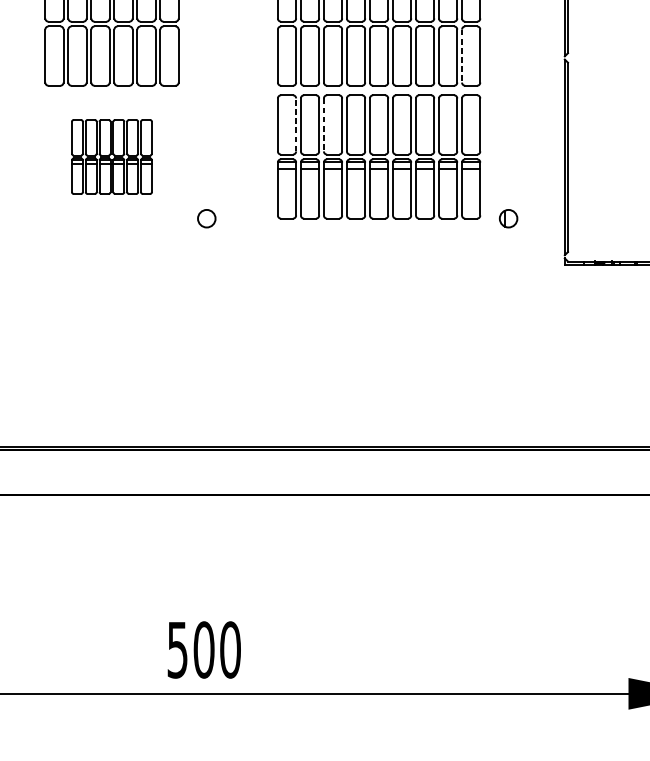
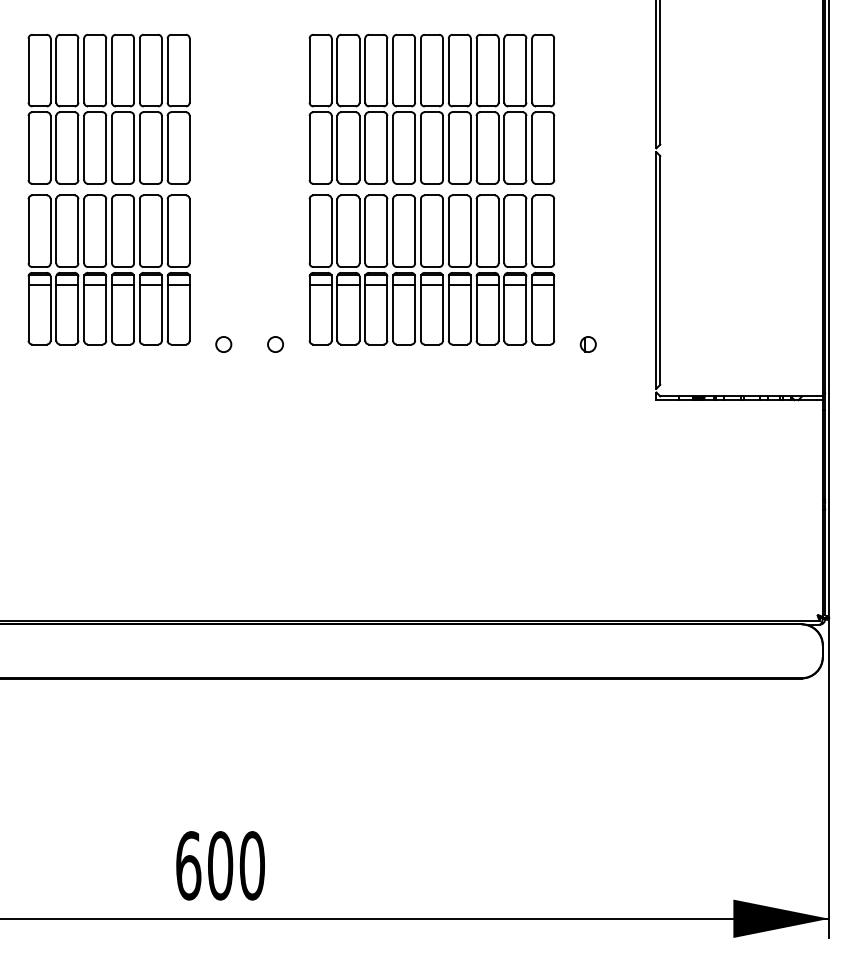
line: (462, 56) -> (532, 148), dashed -> solid
line: (295, 124) -> (331, 230), dashed -> solid
line: (324, 125) -> (365, 231), dashed -> solid
part: (111, 156) -> (108, 269), size x1.67
circle: (206, 218) -> (223, 344), size x0.71
circle: (249, 218) -> (275, 344), added
part: (507, 218) -> (587, 344), size x0.71
text: (177, 649) -> (188, 865), 500 -> 600

